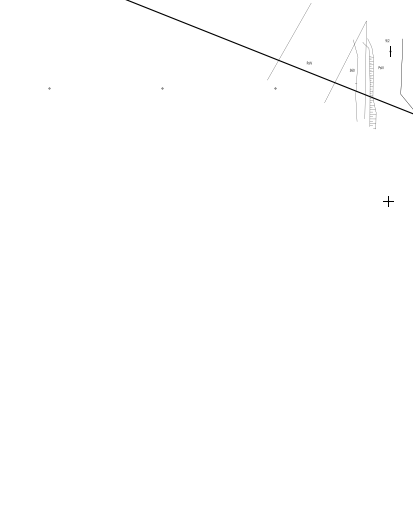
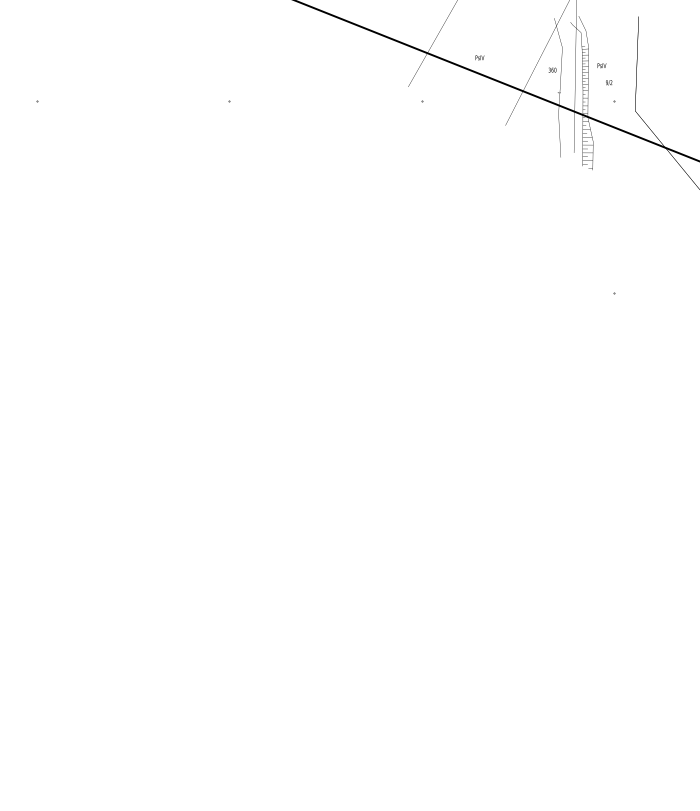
part: (388, 47) -> (610, 94), moved

